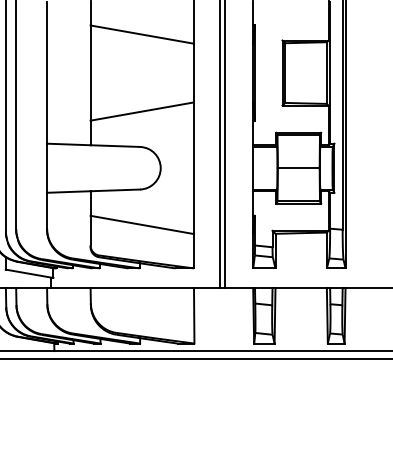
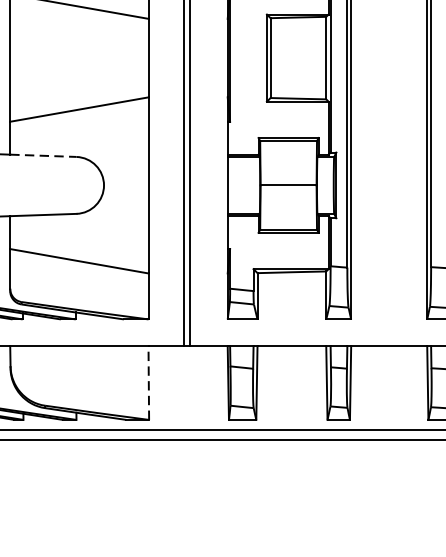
line: (115, 146) -> (43, 156), solid -> dashed
line: (194, 316) -> (149, 383), solid -> dashed

